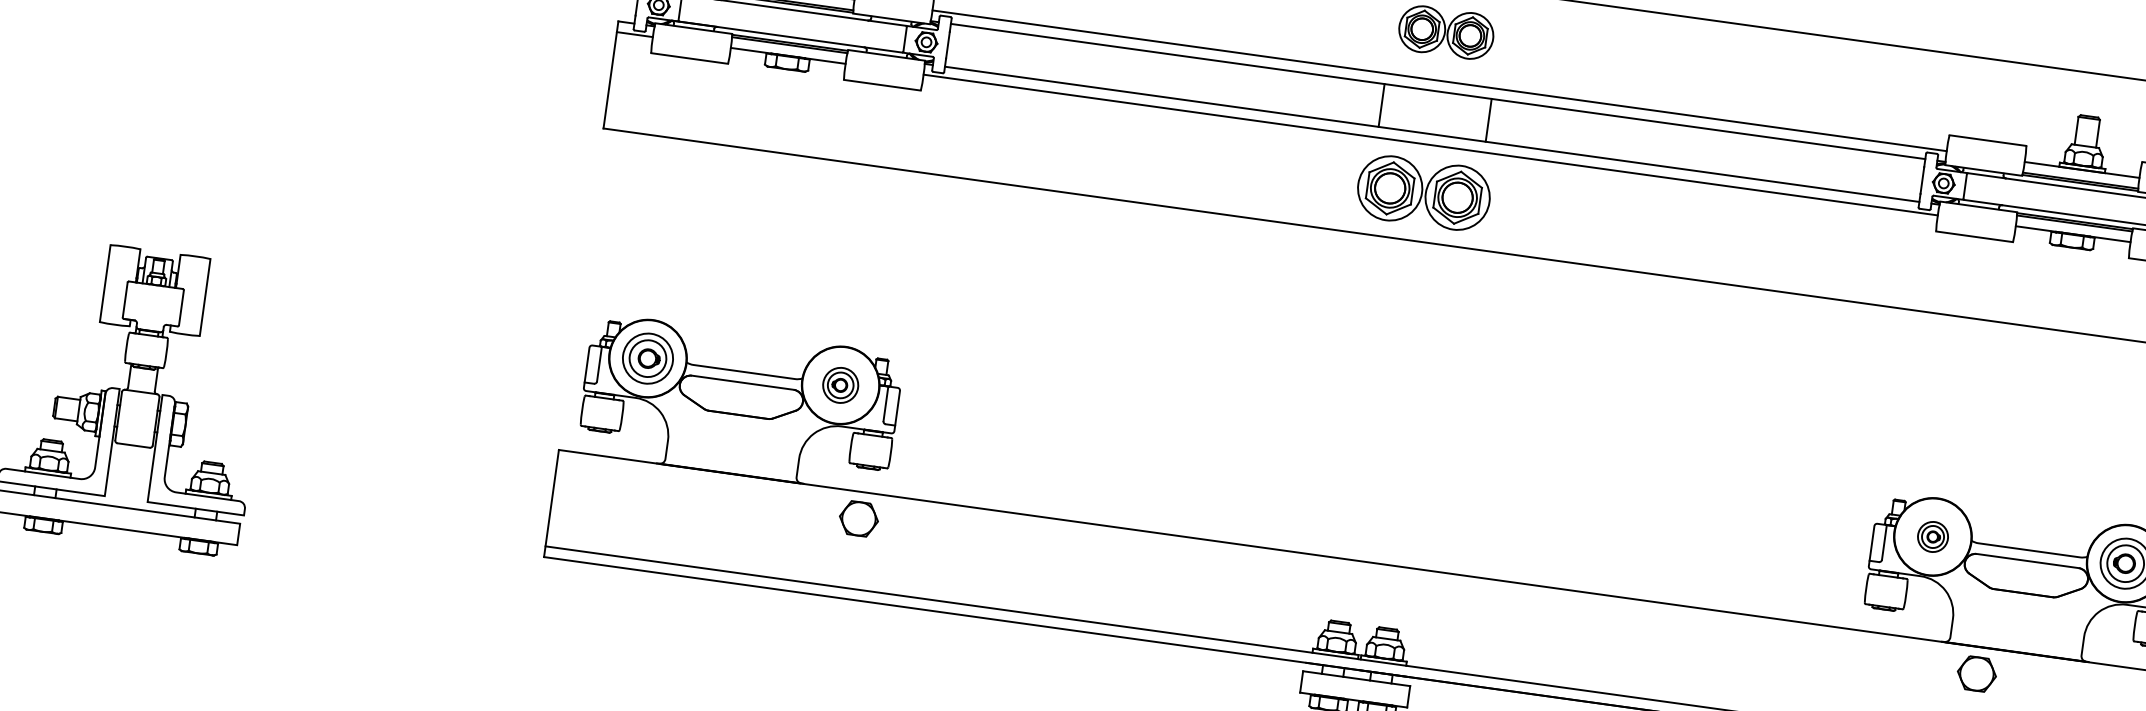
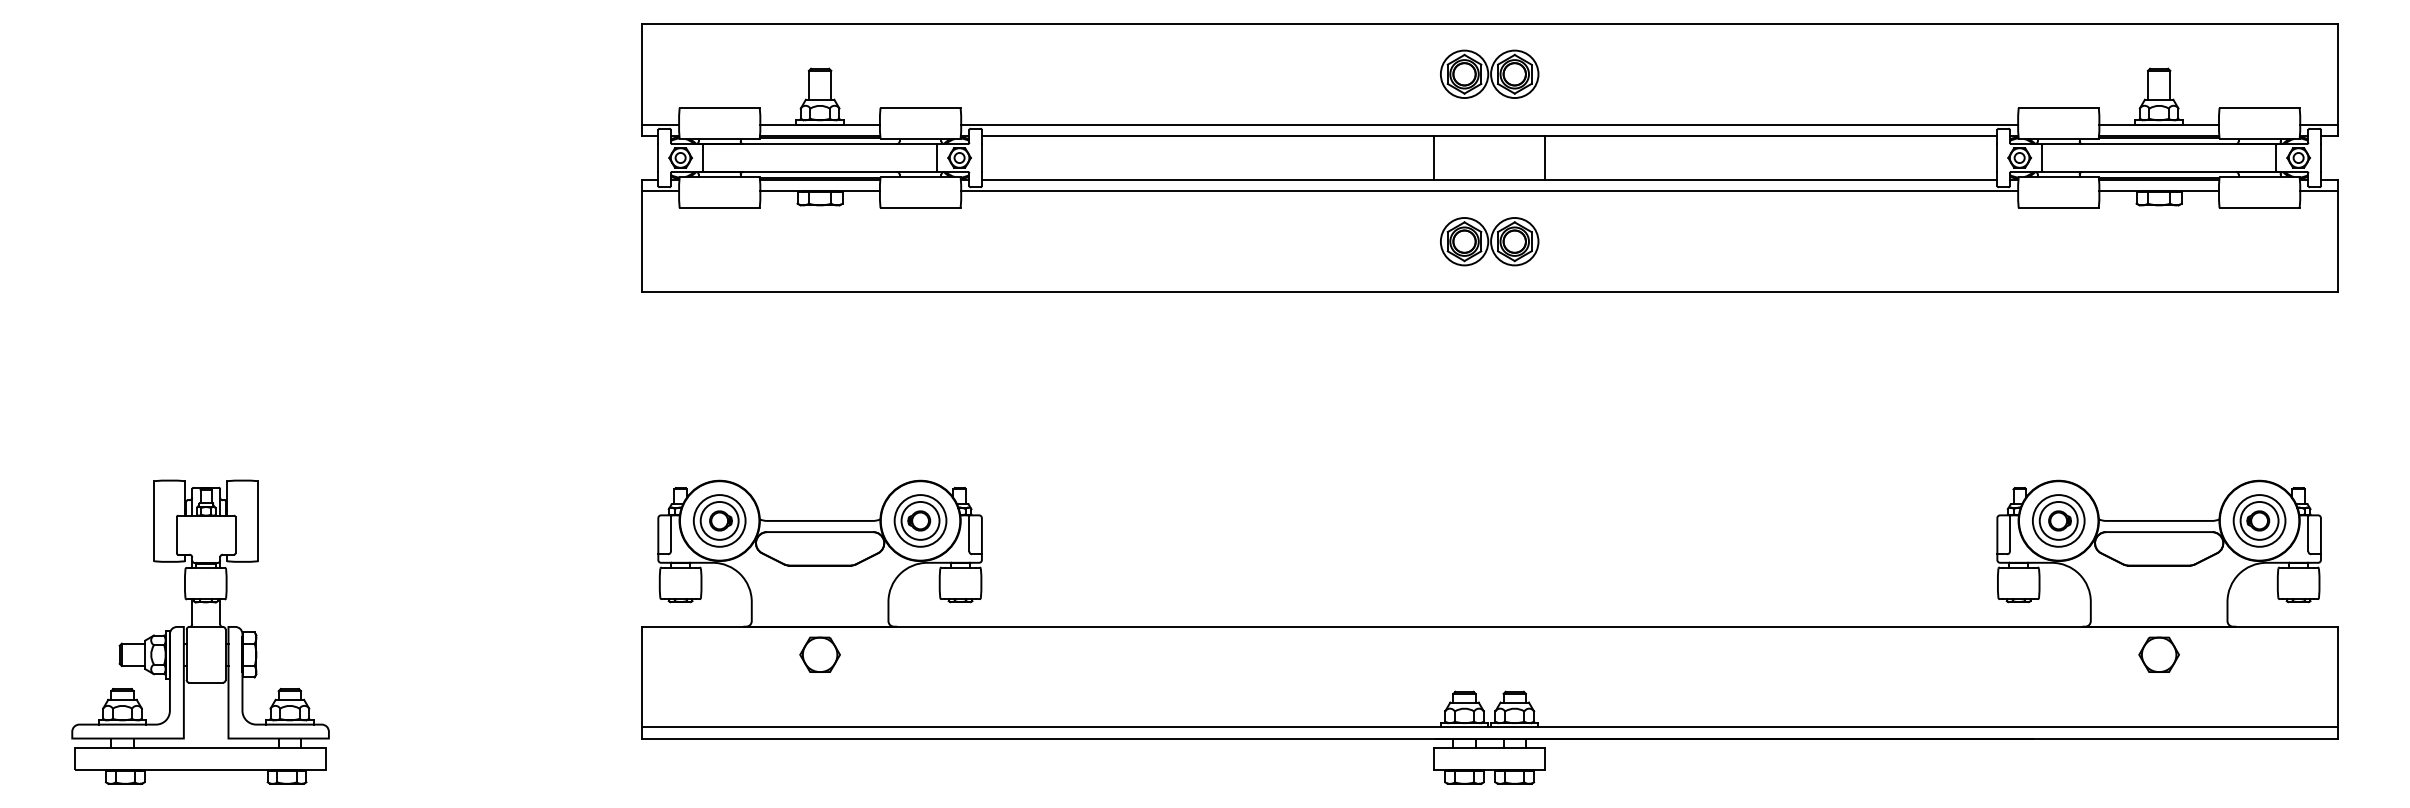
part: (1423, 193) -> (1489, 241), size x0.71
part: (840, 384) -> (920, 520), size x1.43
part: (858, 518) -> (819, 654), moved
part: (1932, 536) -> (2058, 520), size x1.67
part: (1976, 673) -> (2158, 654), moved

